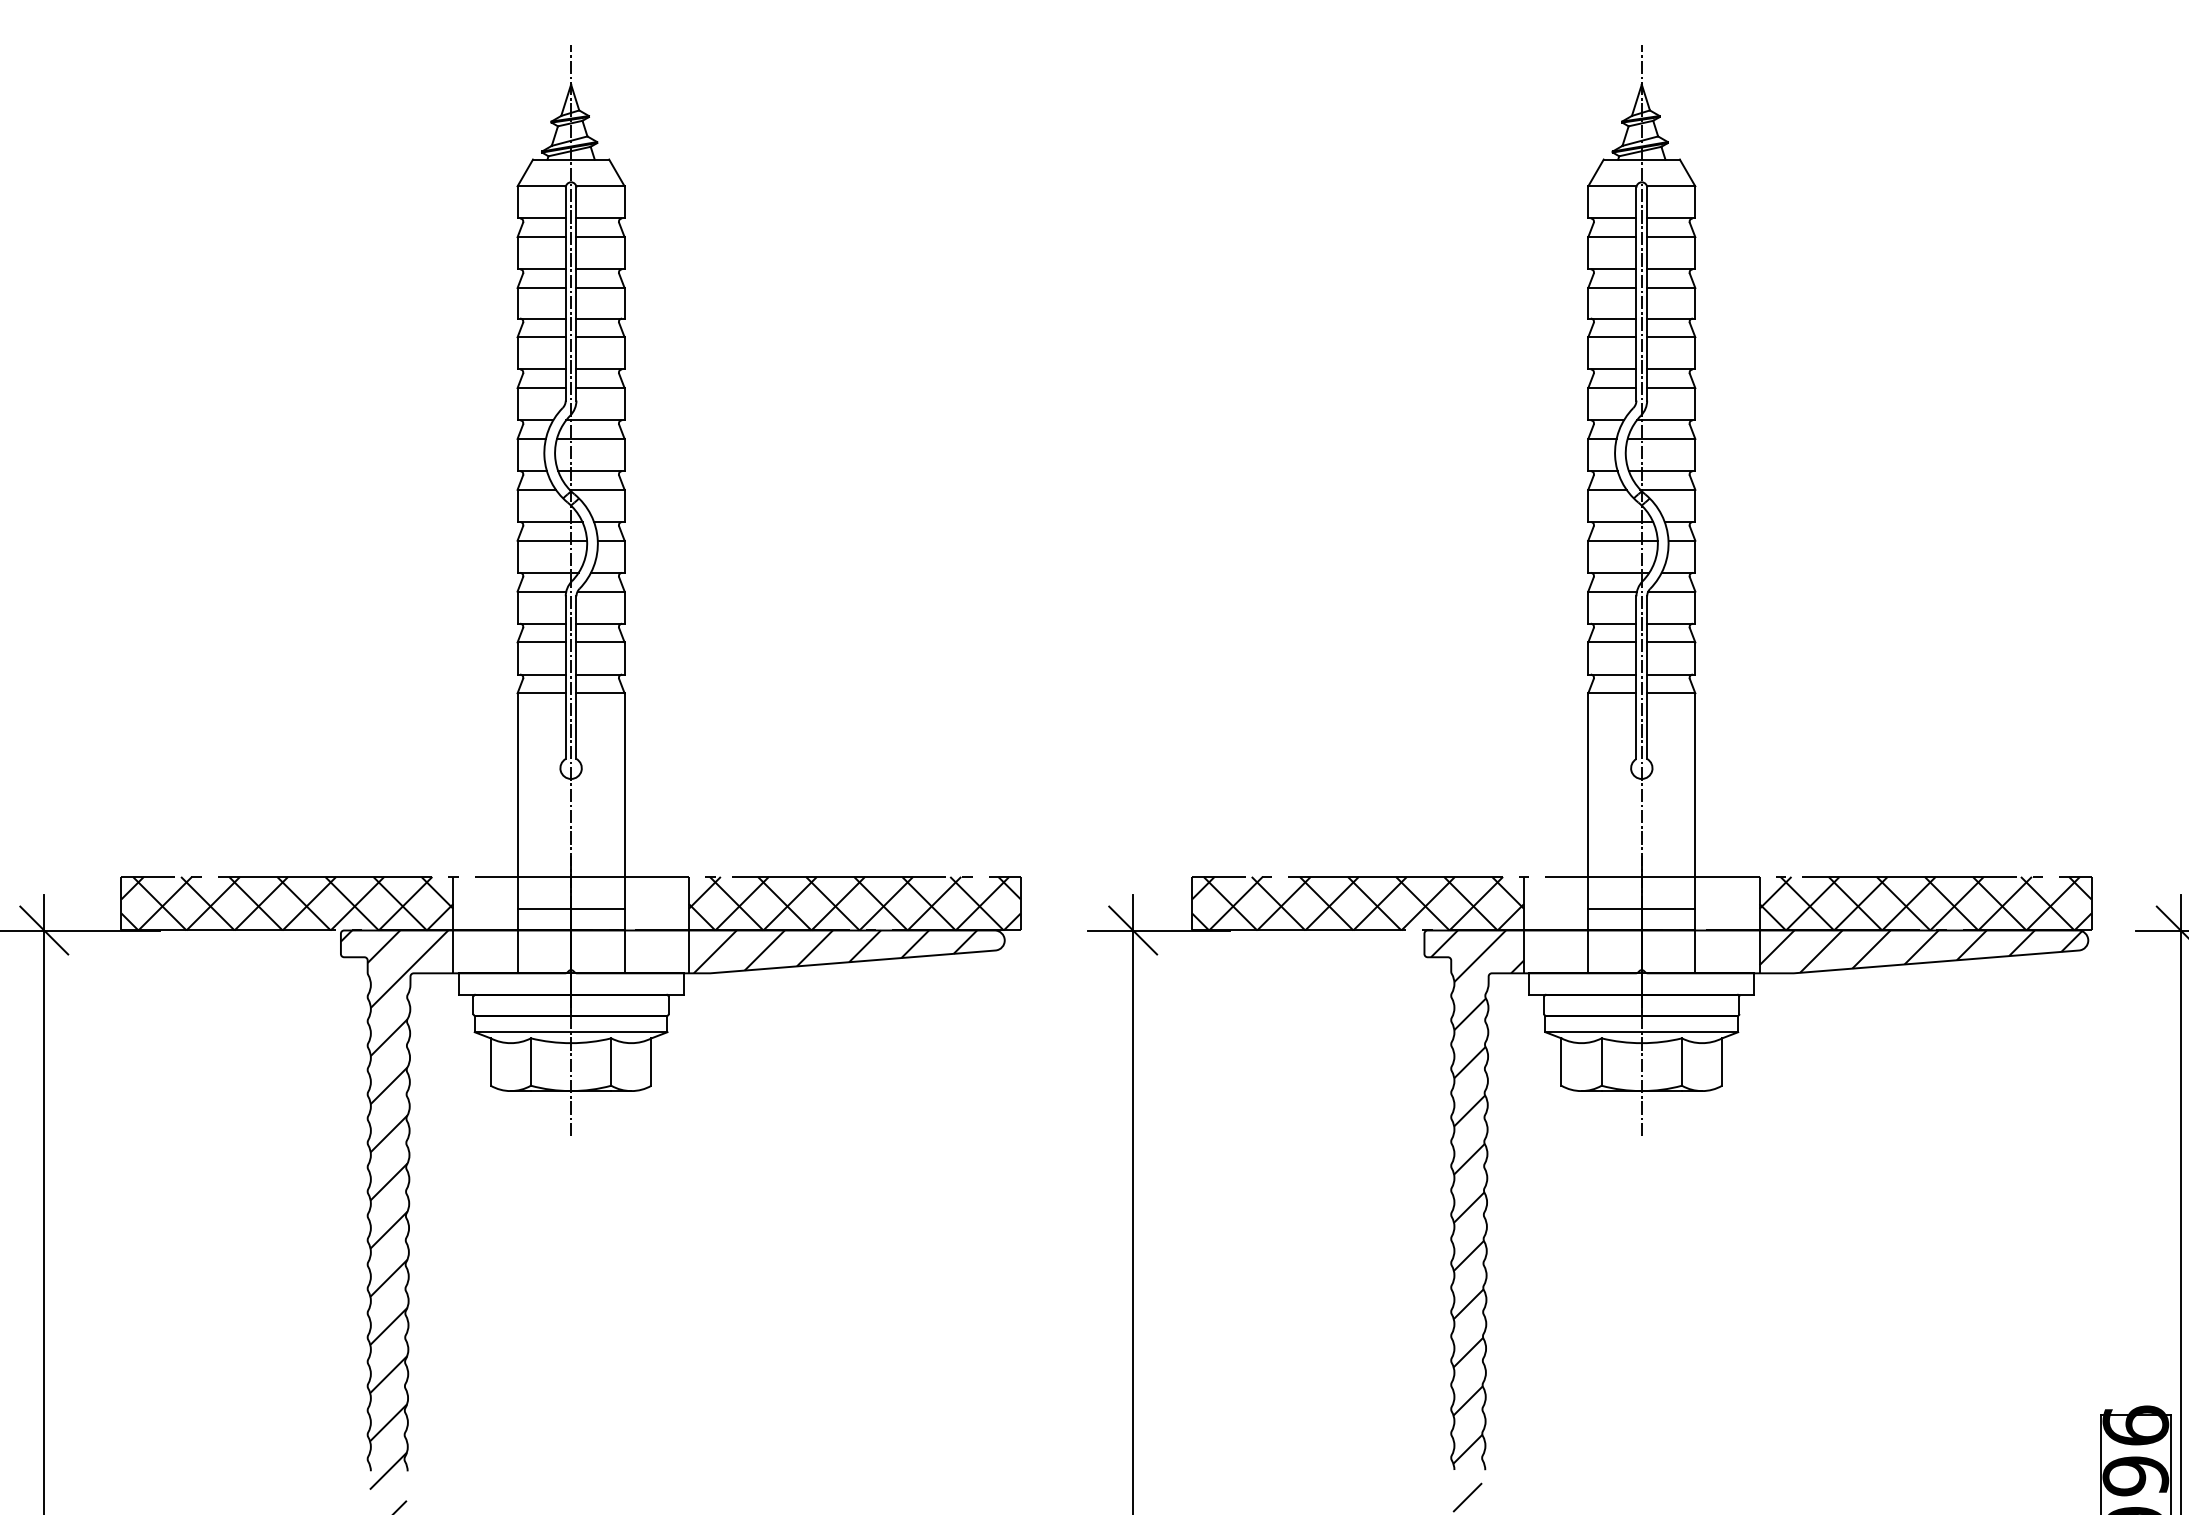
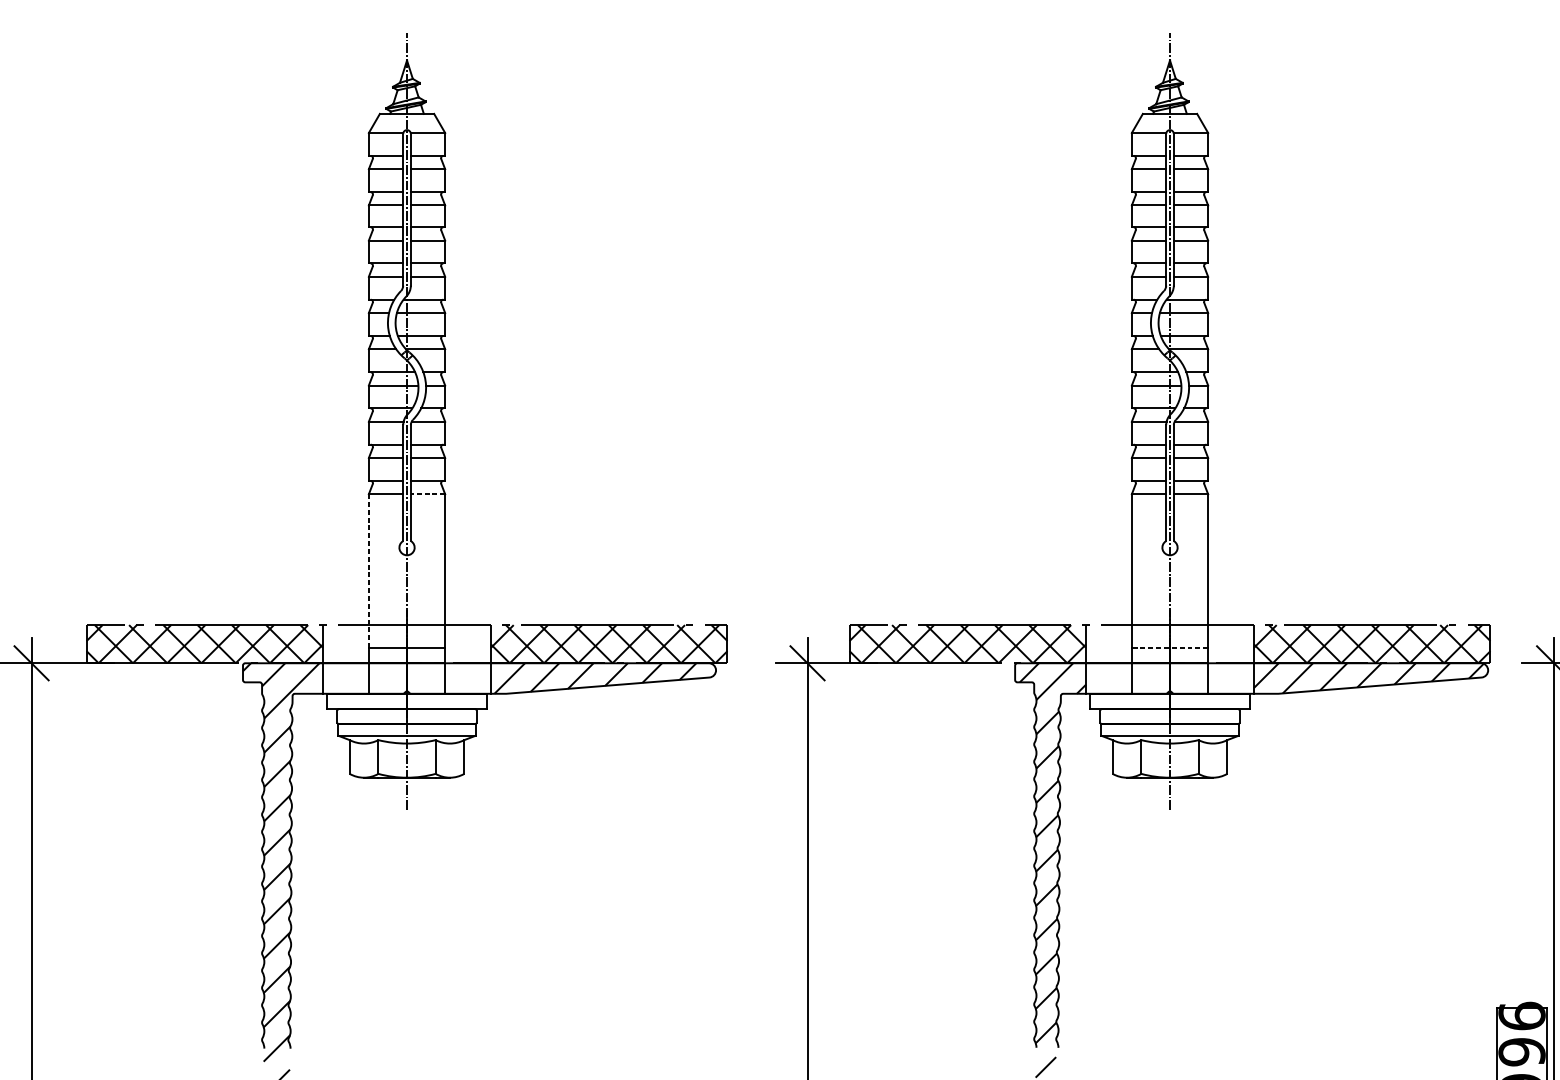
line: (600, 693) -> (427, 494), solid -> dashed
line: (517, 801) -> (368, 571), solid -> dashed
line: (1641, 909) -> (1169, 648), solid -> dashed

